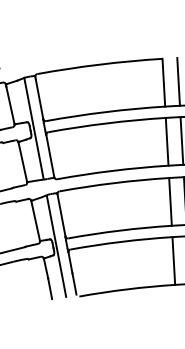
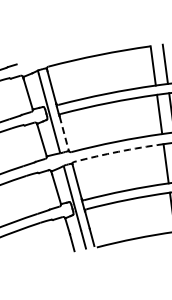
line: (50, 156) -> (64, 133), solid -> dashed
arc: (114, 182) -> (118, 151), solid -> dashed

